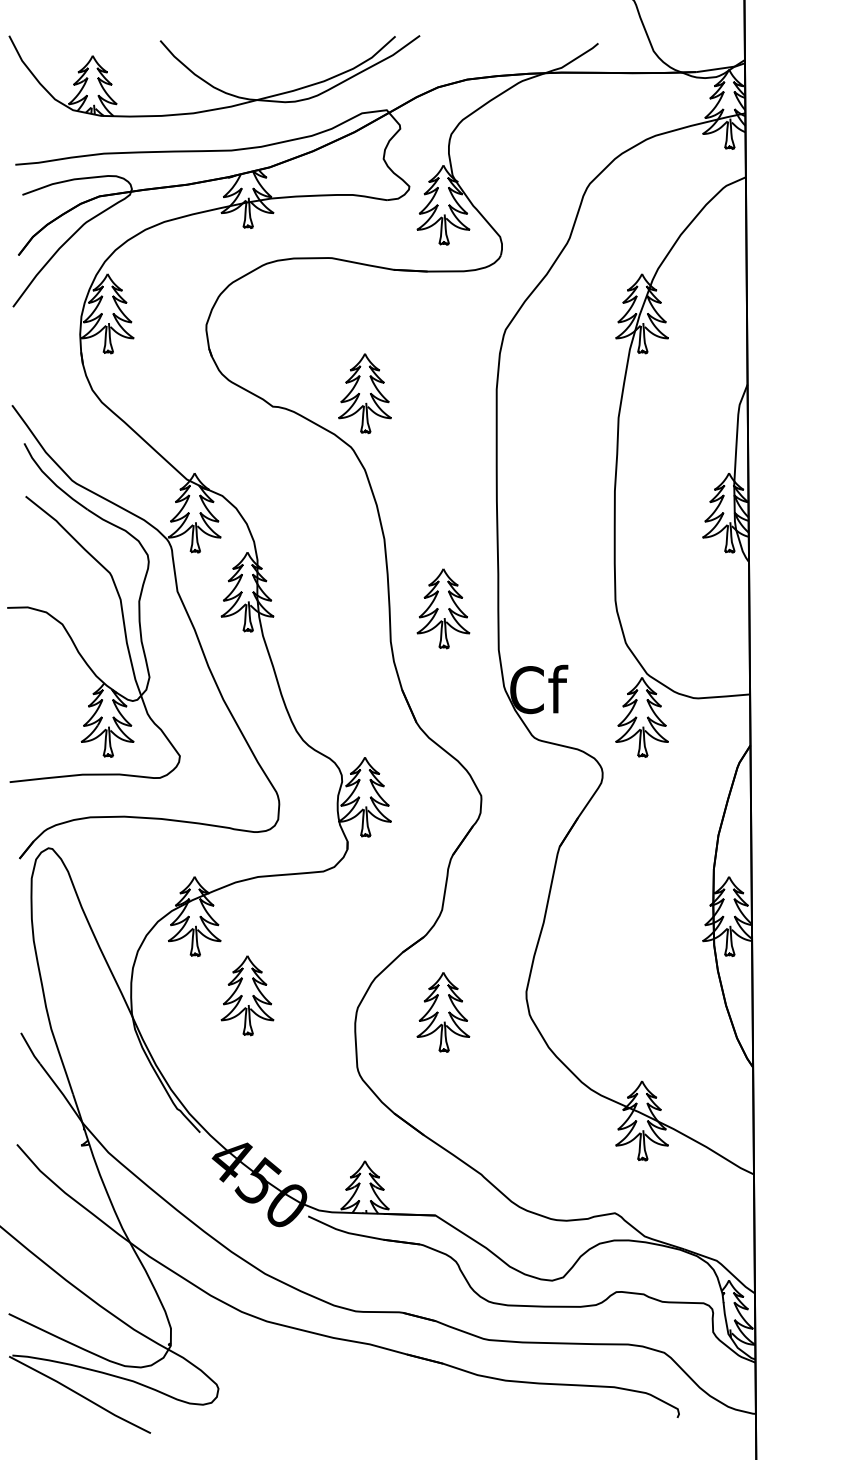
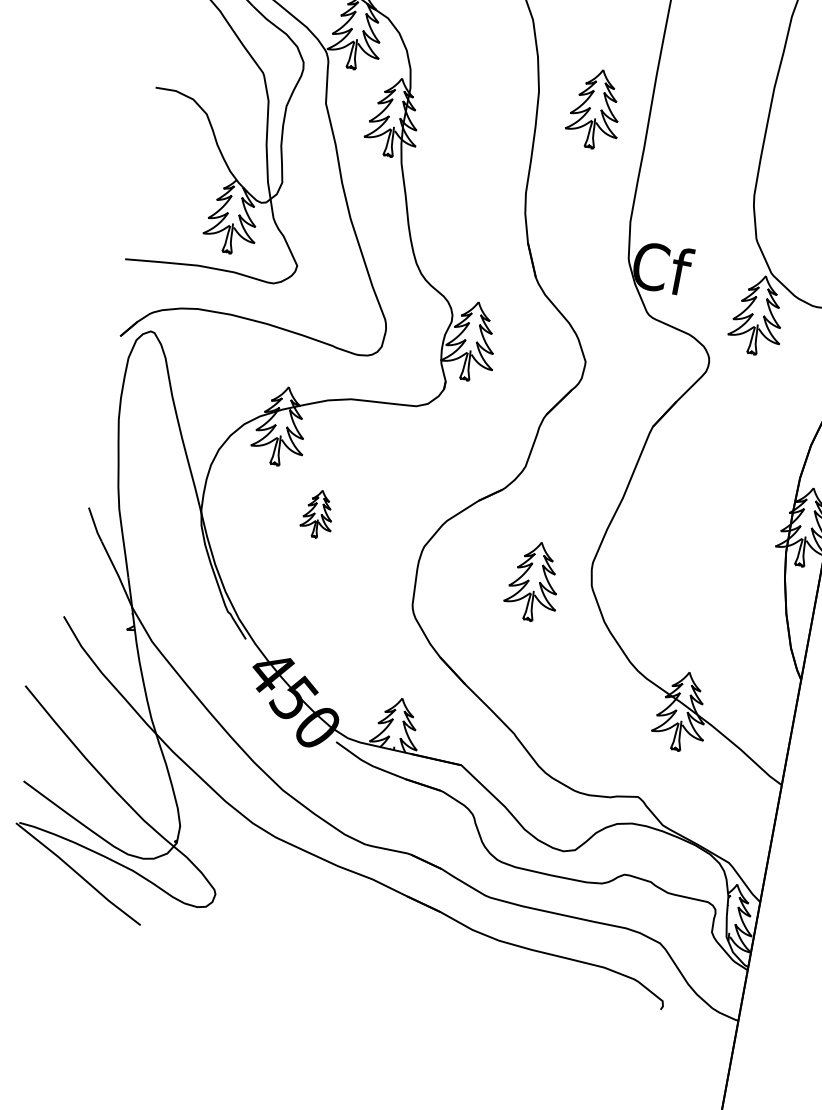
part: (443, 608) -> (595, 108), moved
part: (247, 995) -> (318, 513), size x0.6
part: (443, 1012) -> (534, 581), moved

